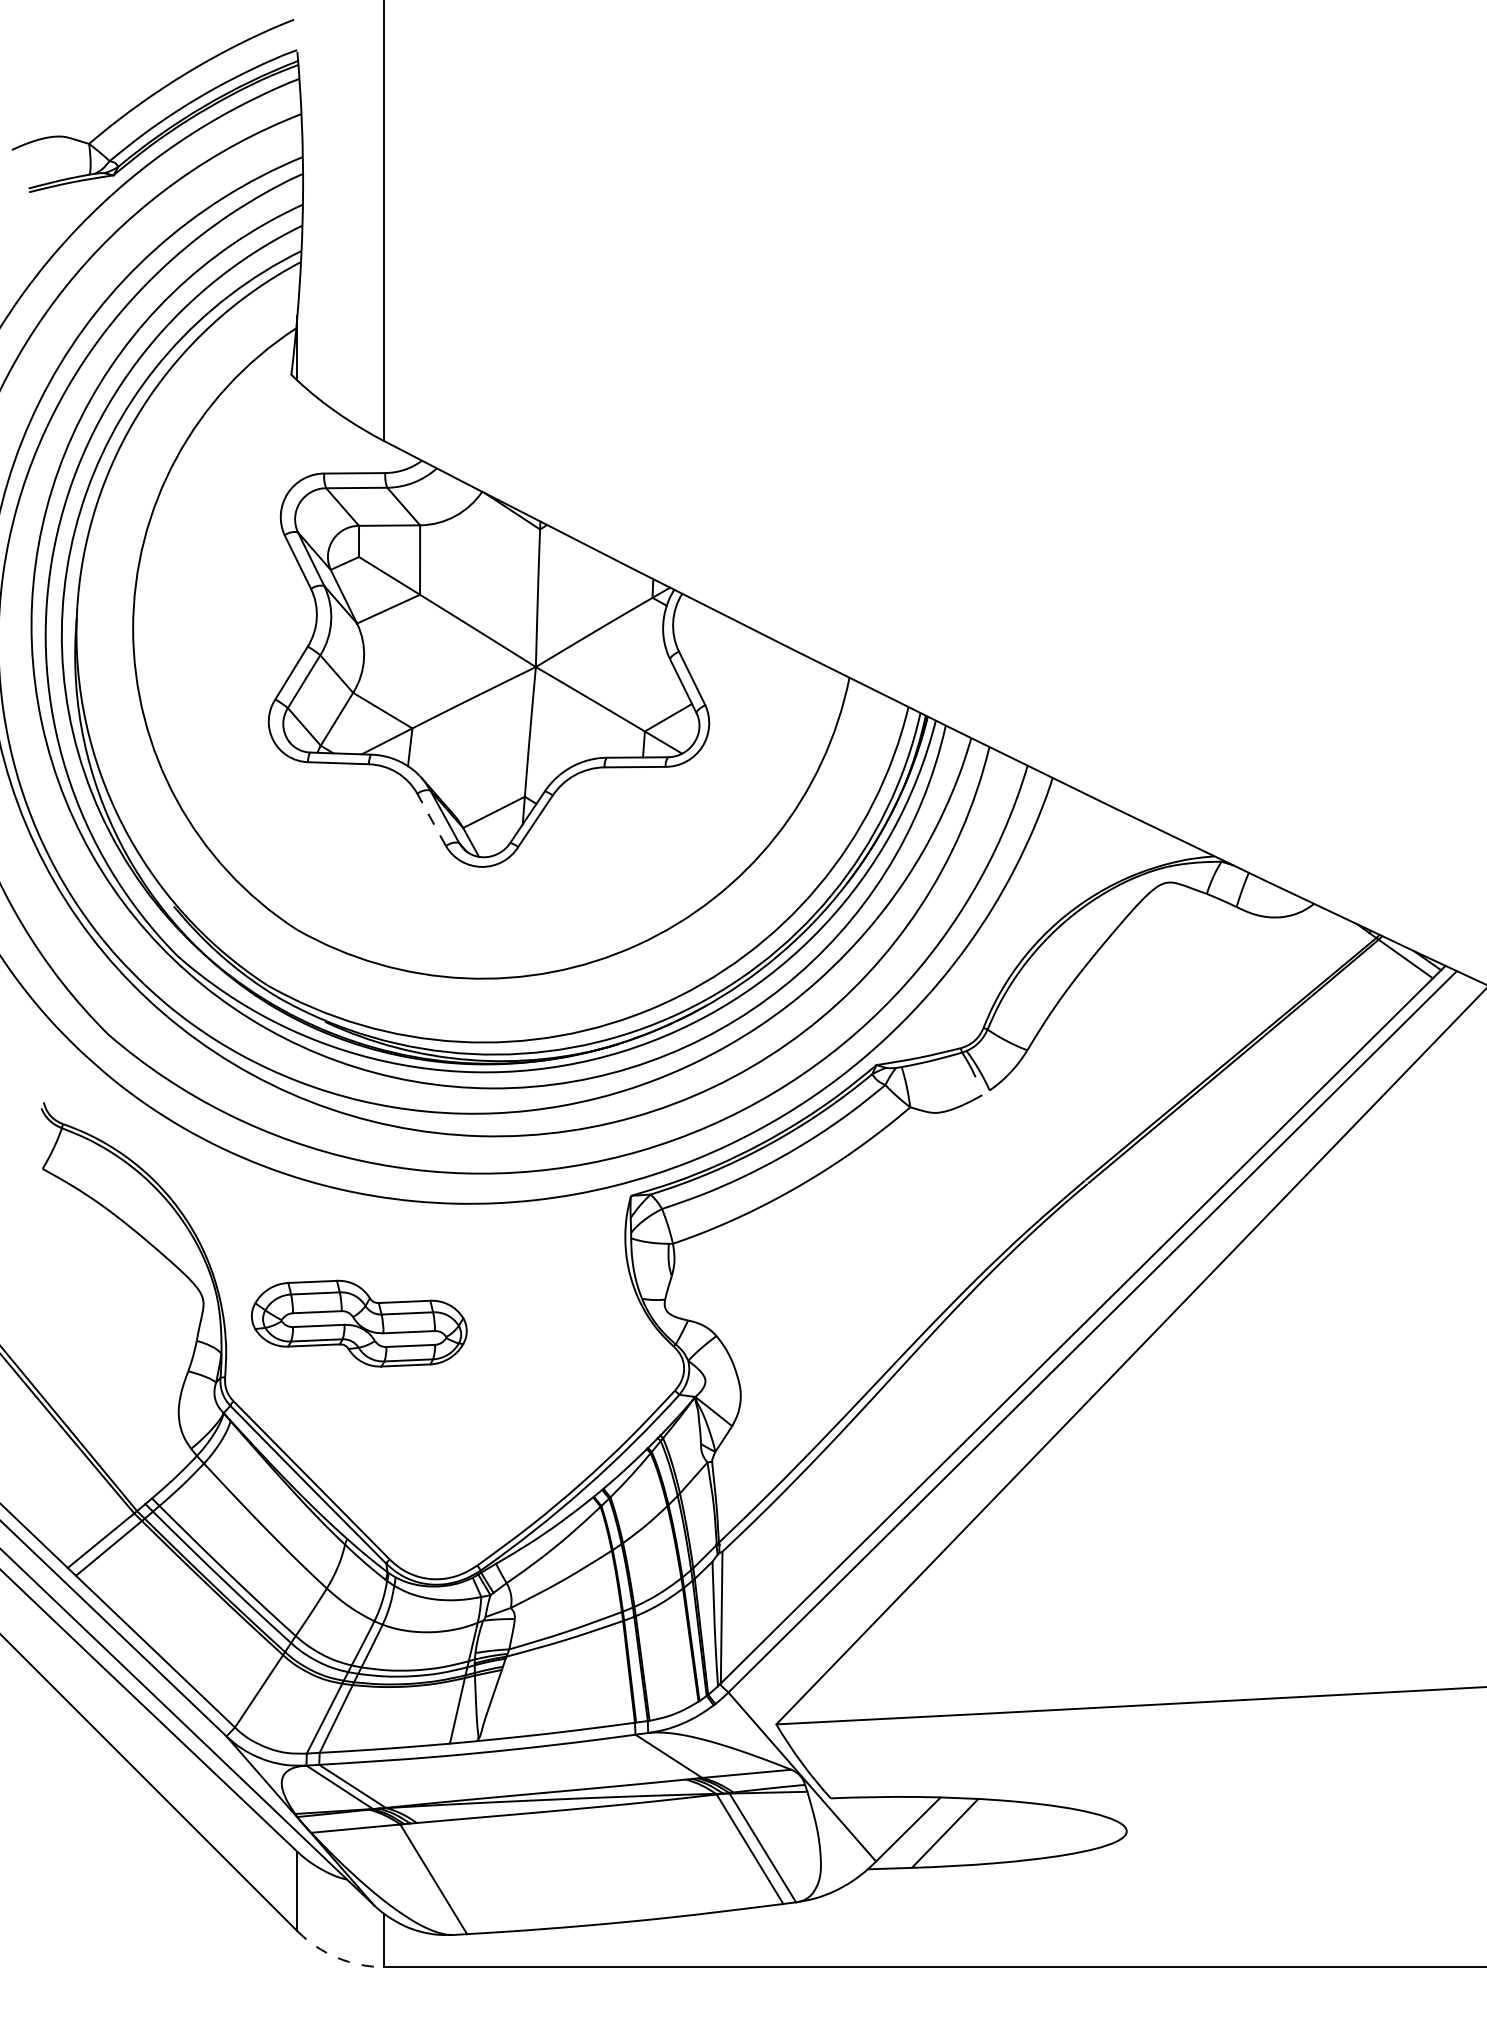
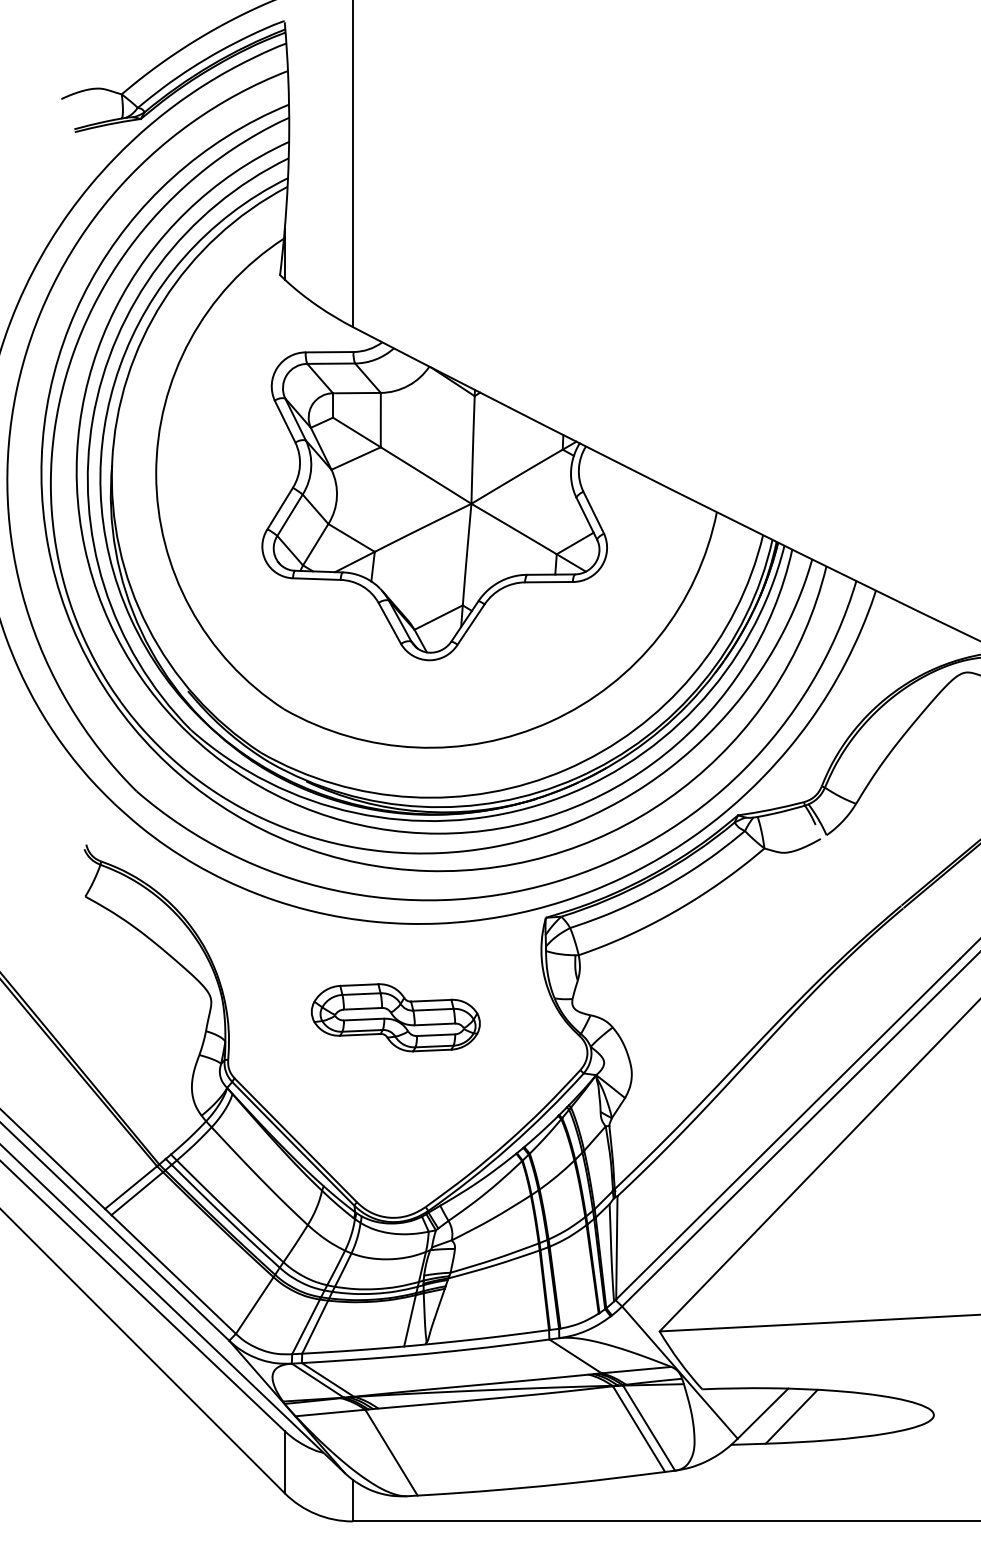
line: (431, 820) -> (389, 623), dashed -> solid
part: (359, 1323) -> (395, 1017), moved
arc: (337, 1957) -> (316, 1513), dashed -> solid

